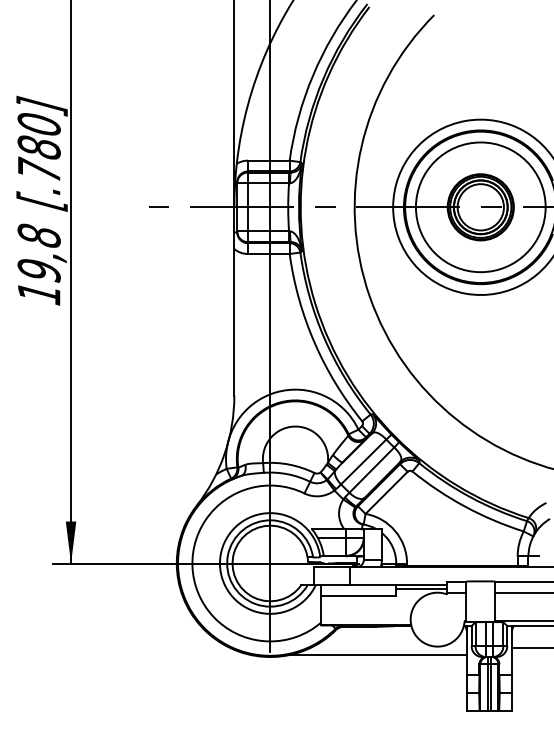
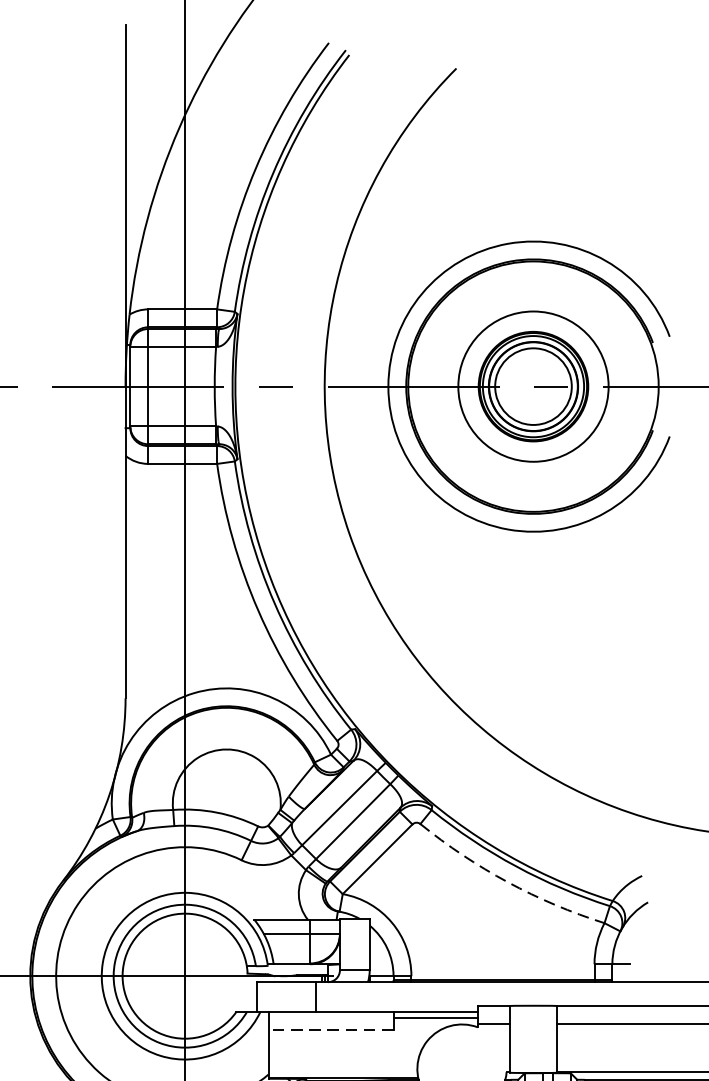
circle: (480, 207) -> (532, 386), size x0.7
arc: (465, 506) -> (508, 881), solid -> dashed
line: (358, 595) -> (331, 1029), solid -> dashed

